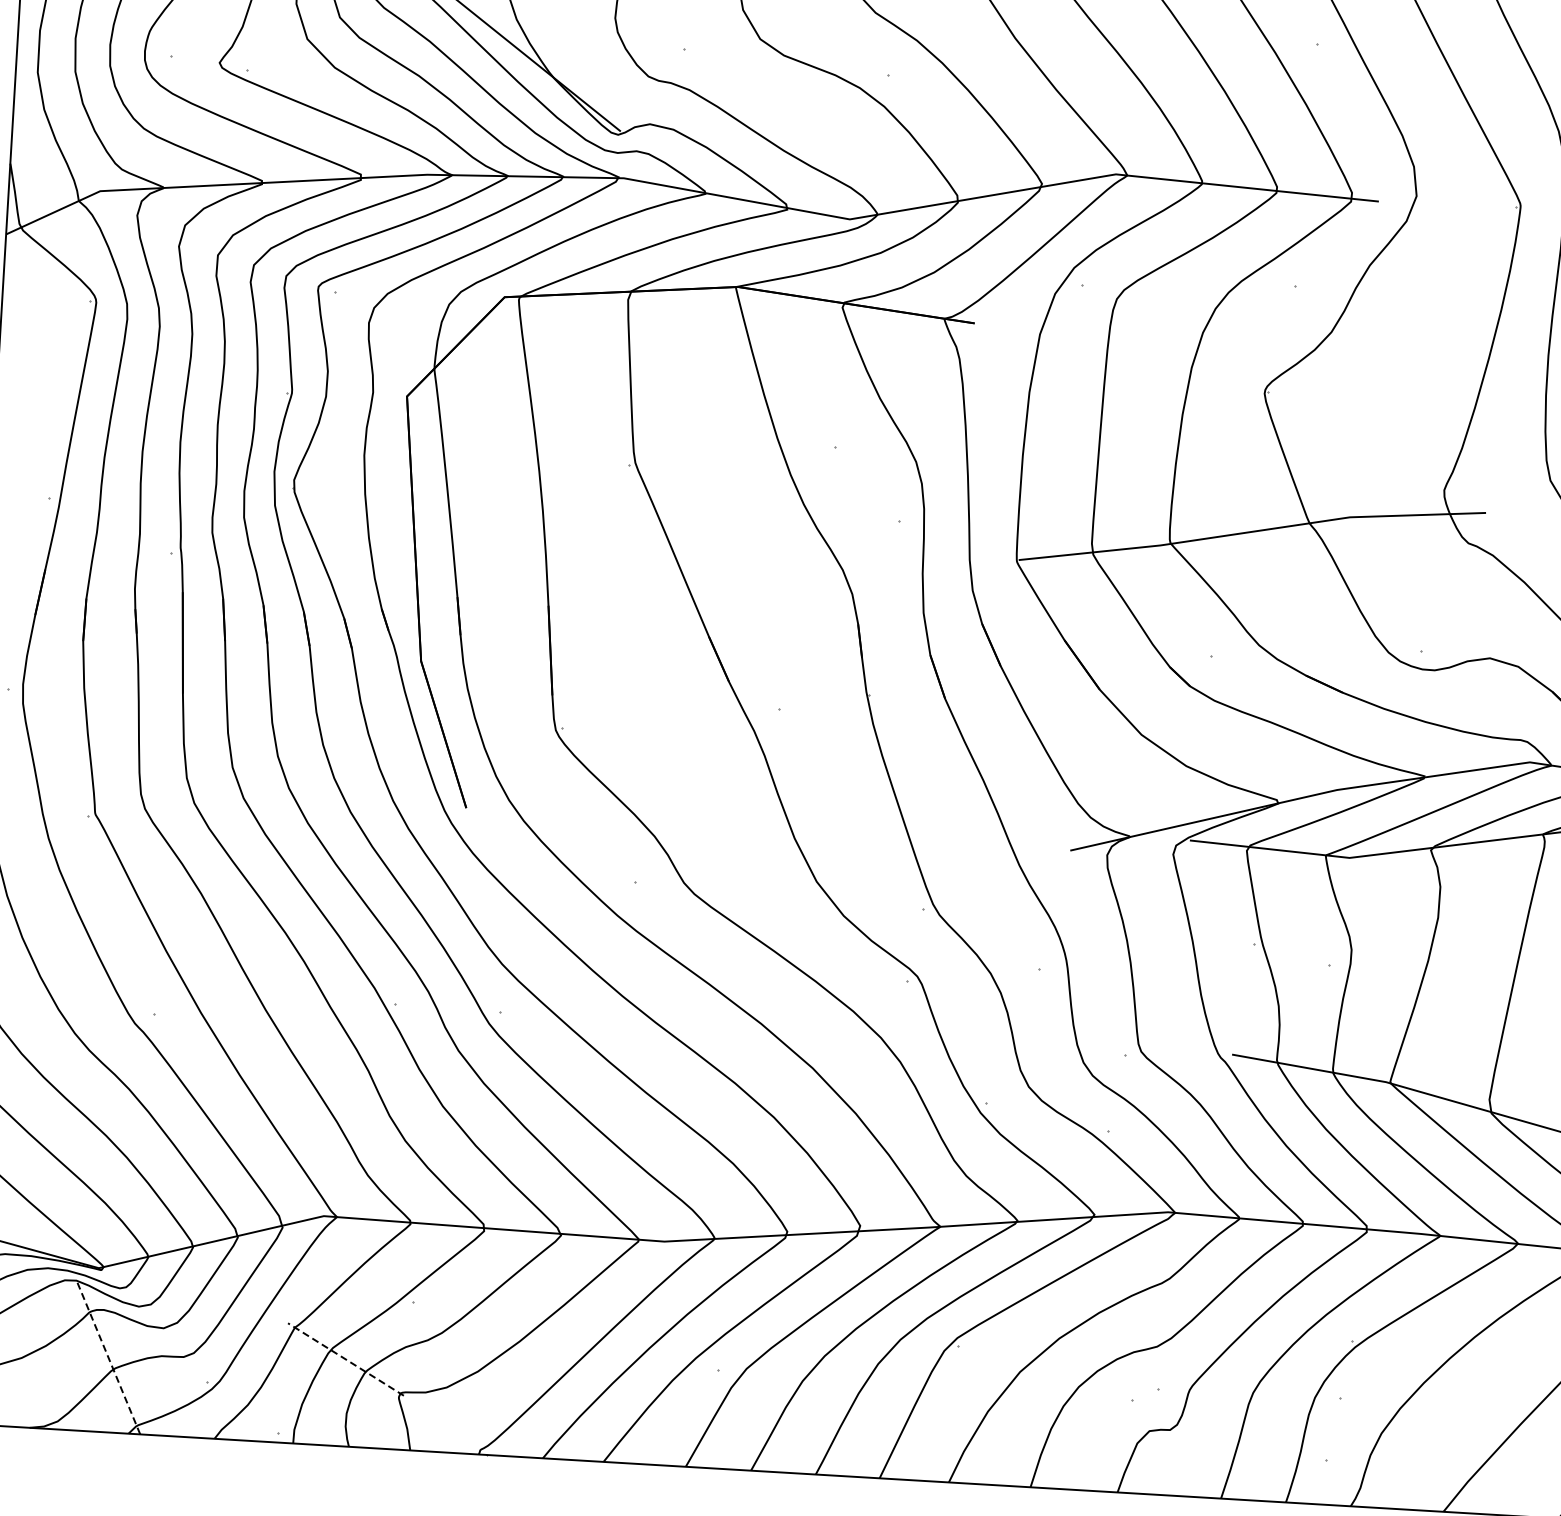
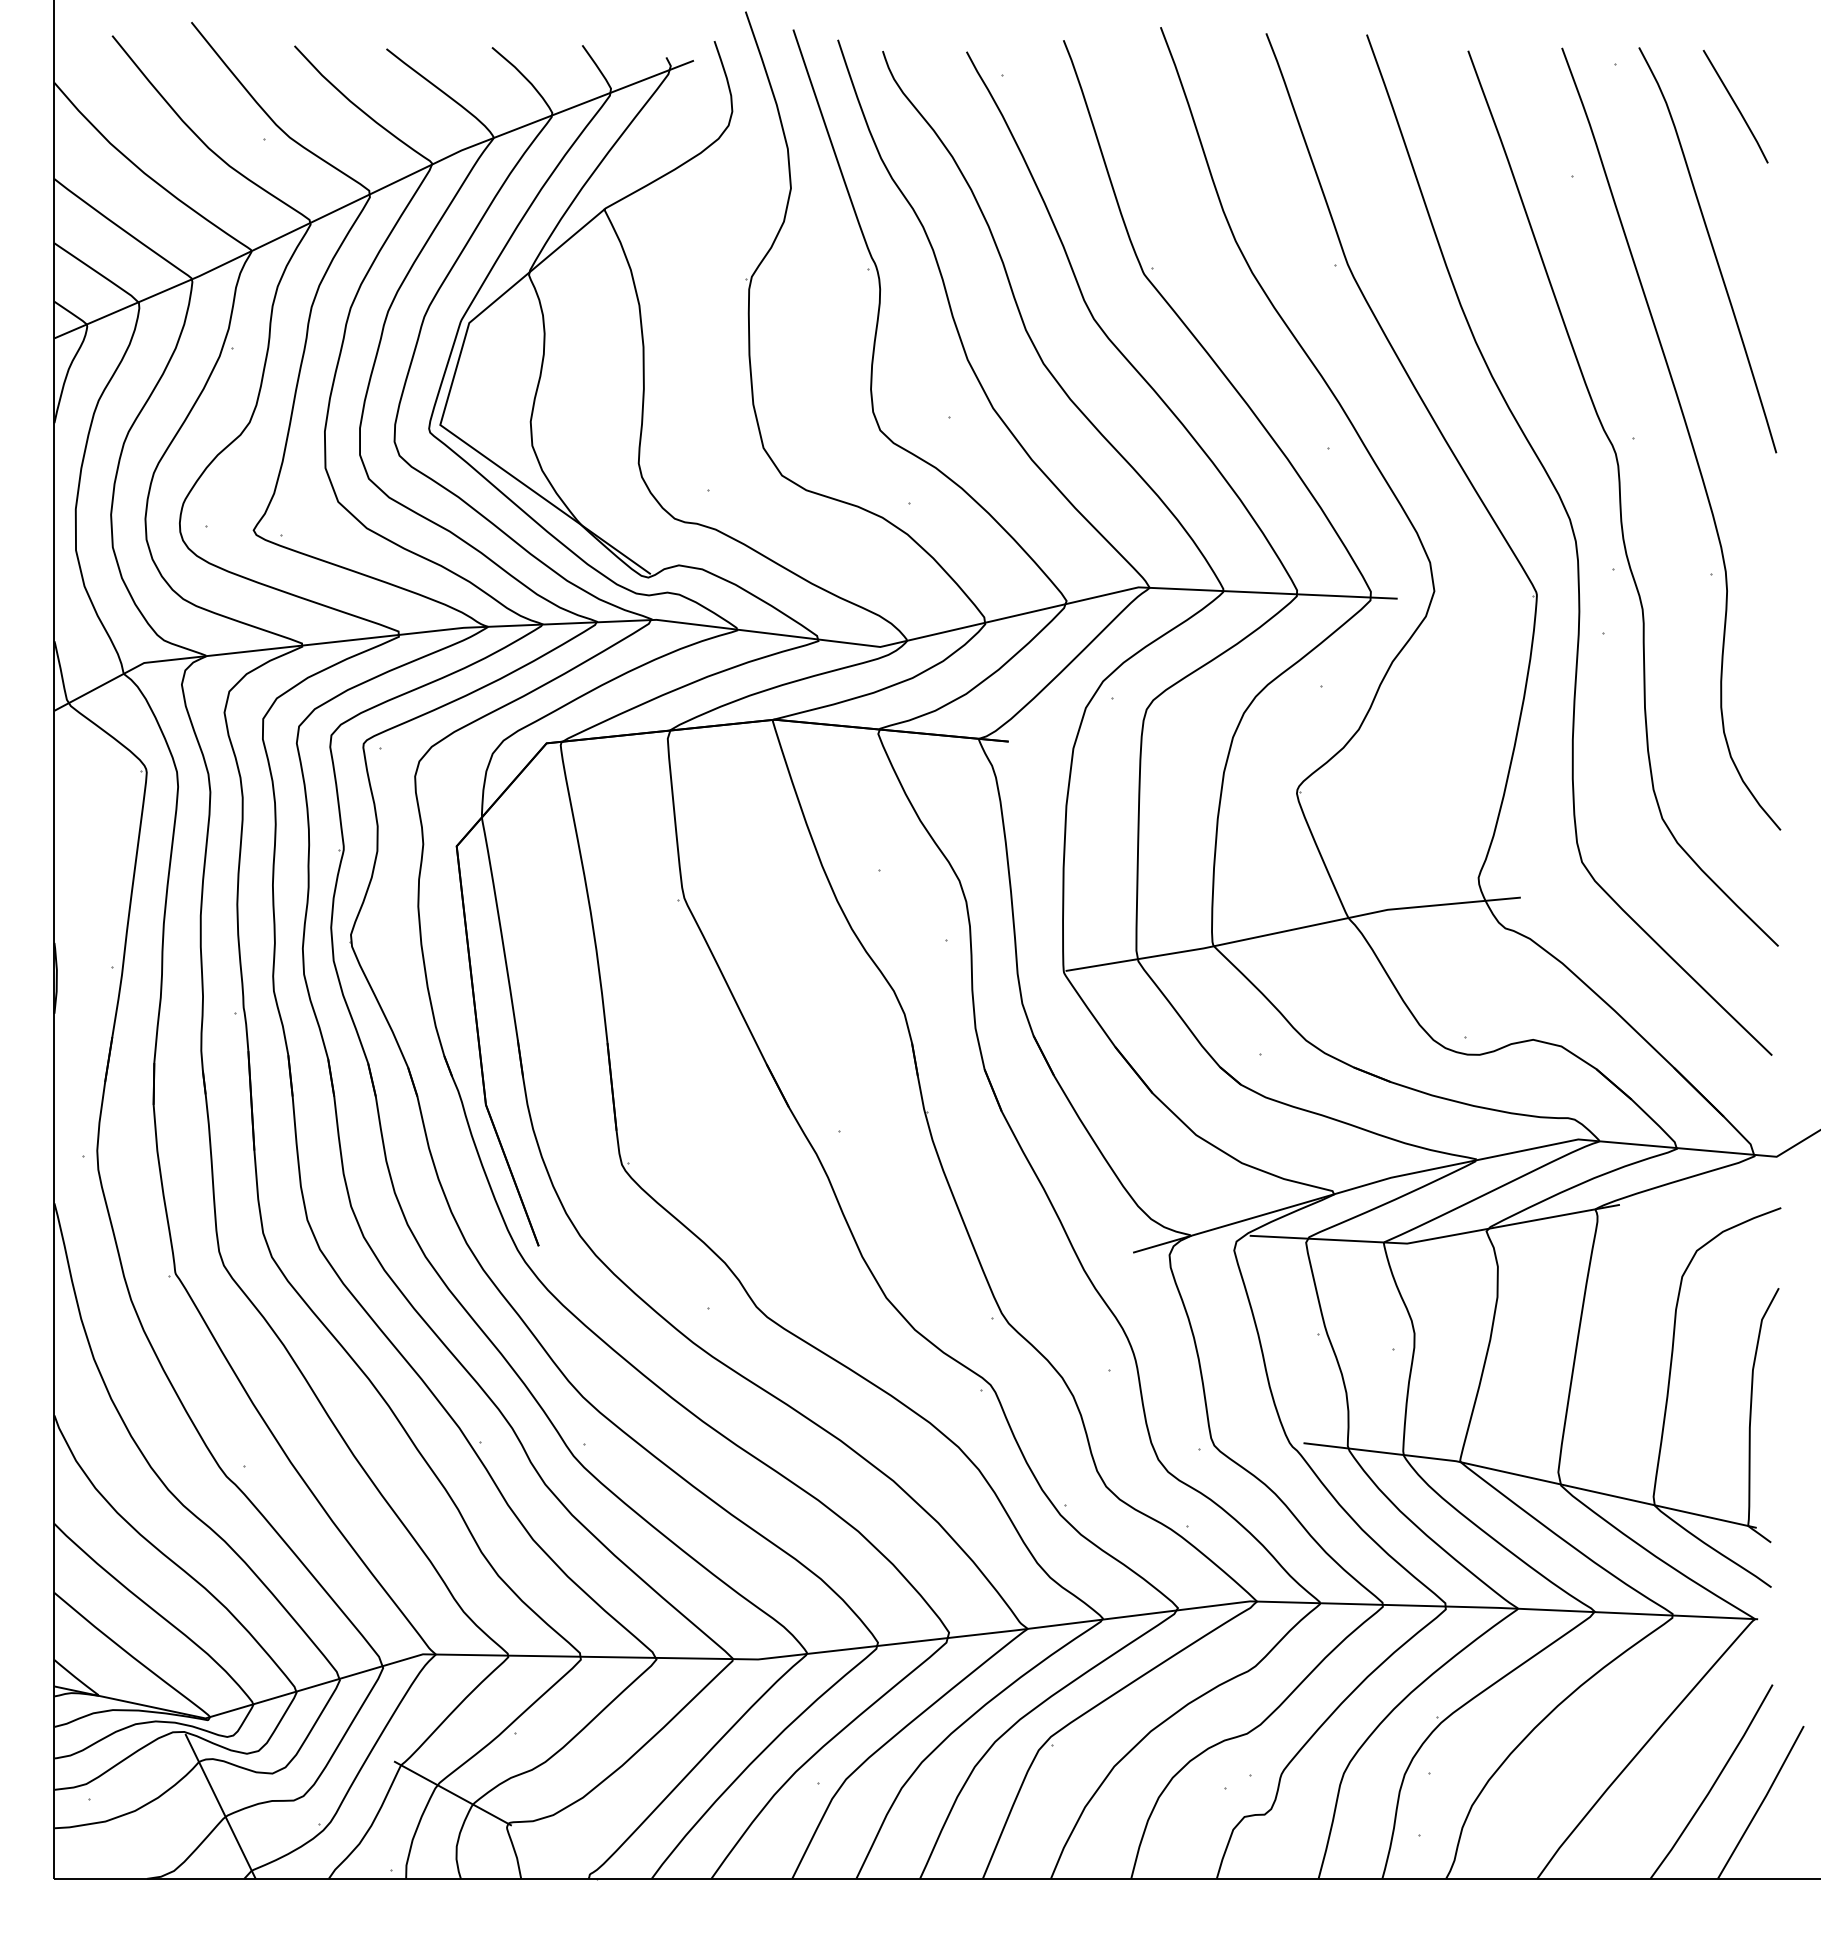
line: (108, 1358) -> (220, 1806), dashed -> solid
line: (345, 1359) -> (452, 1793), dashed -> solid

